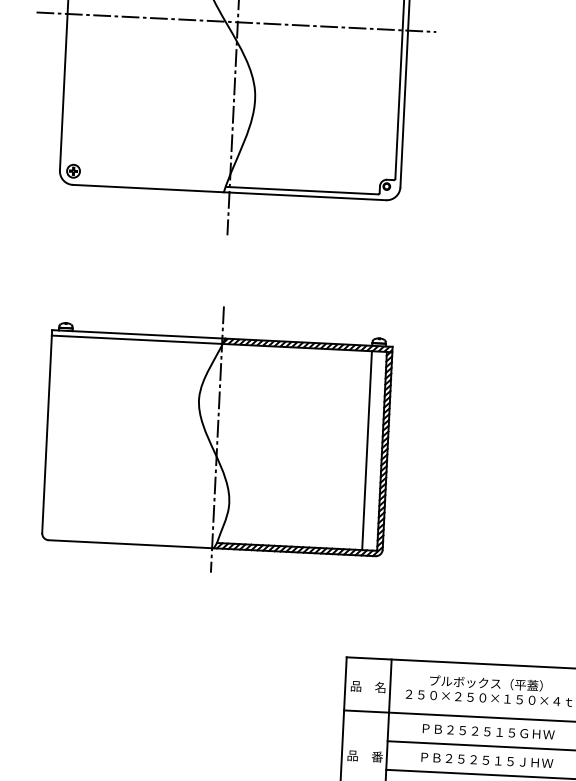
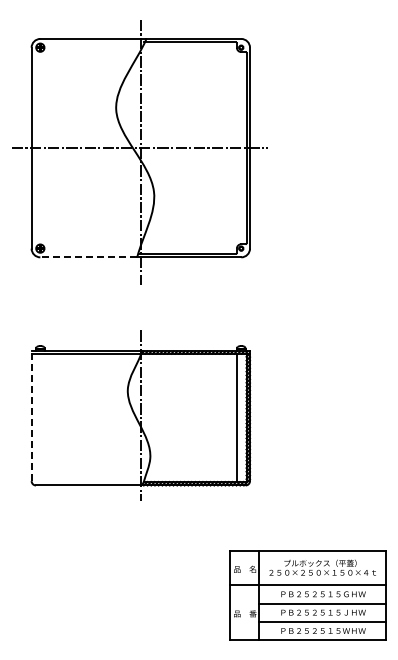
line: (147, 188) -> (88, 257), solid -> dashed
line: (47, 430) -> (31, 415), solid -> dashed

